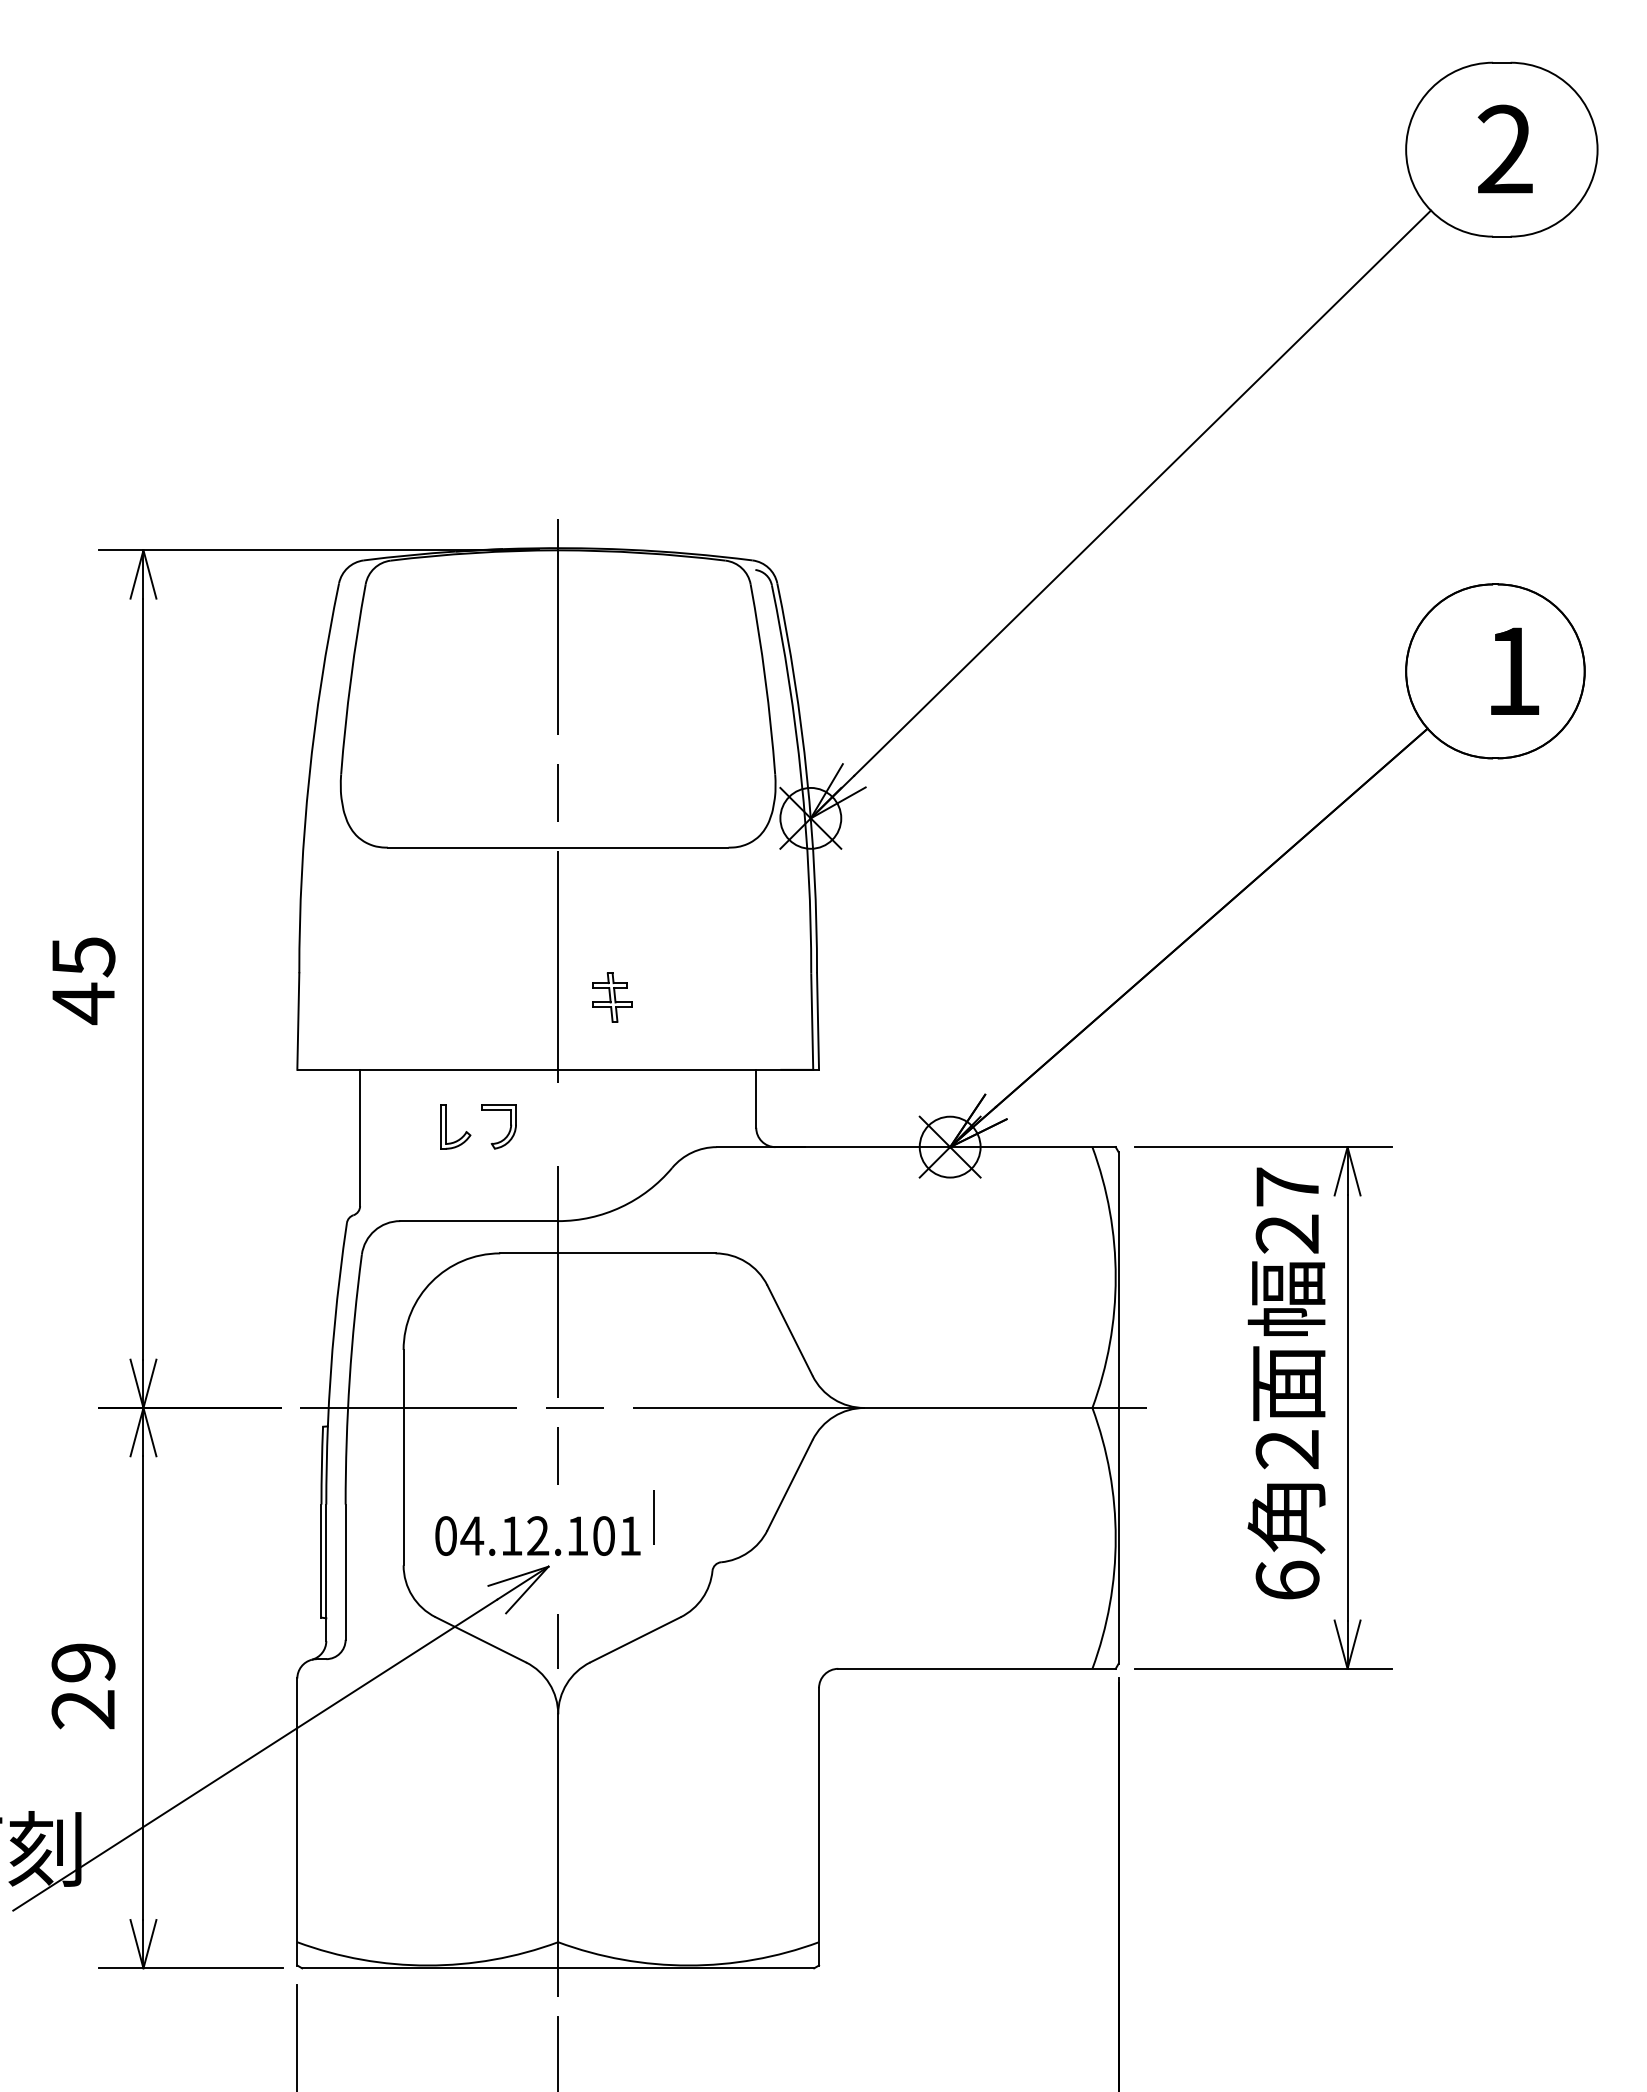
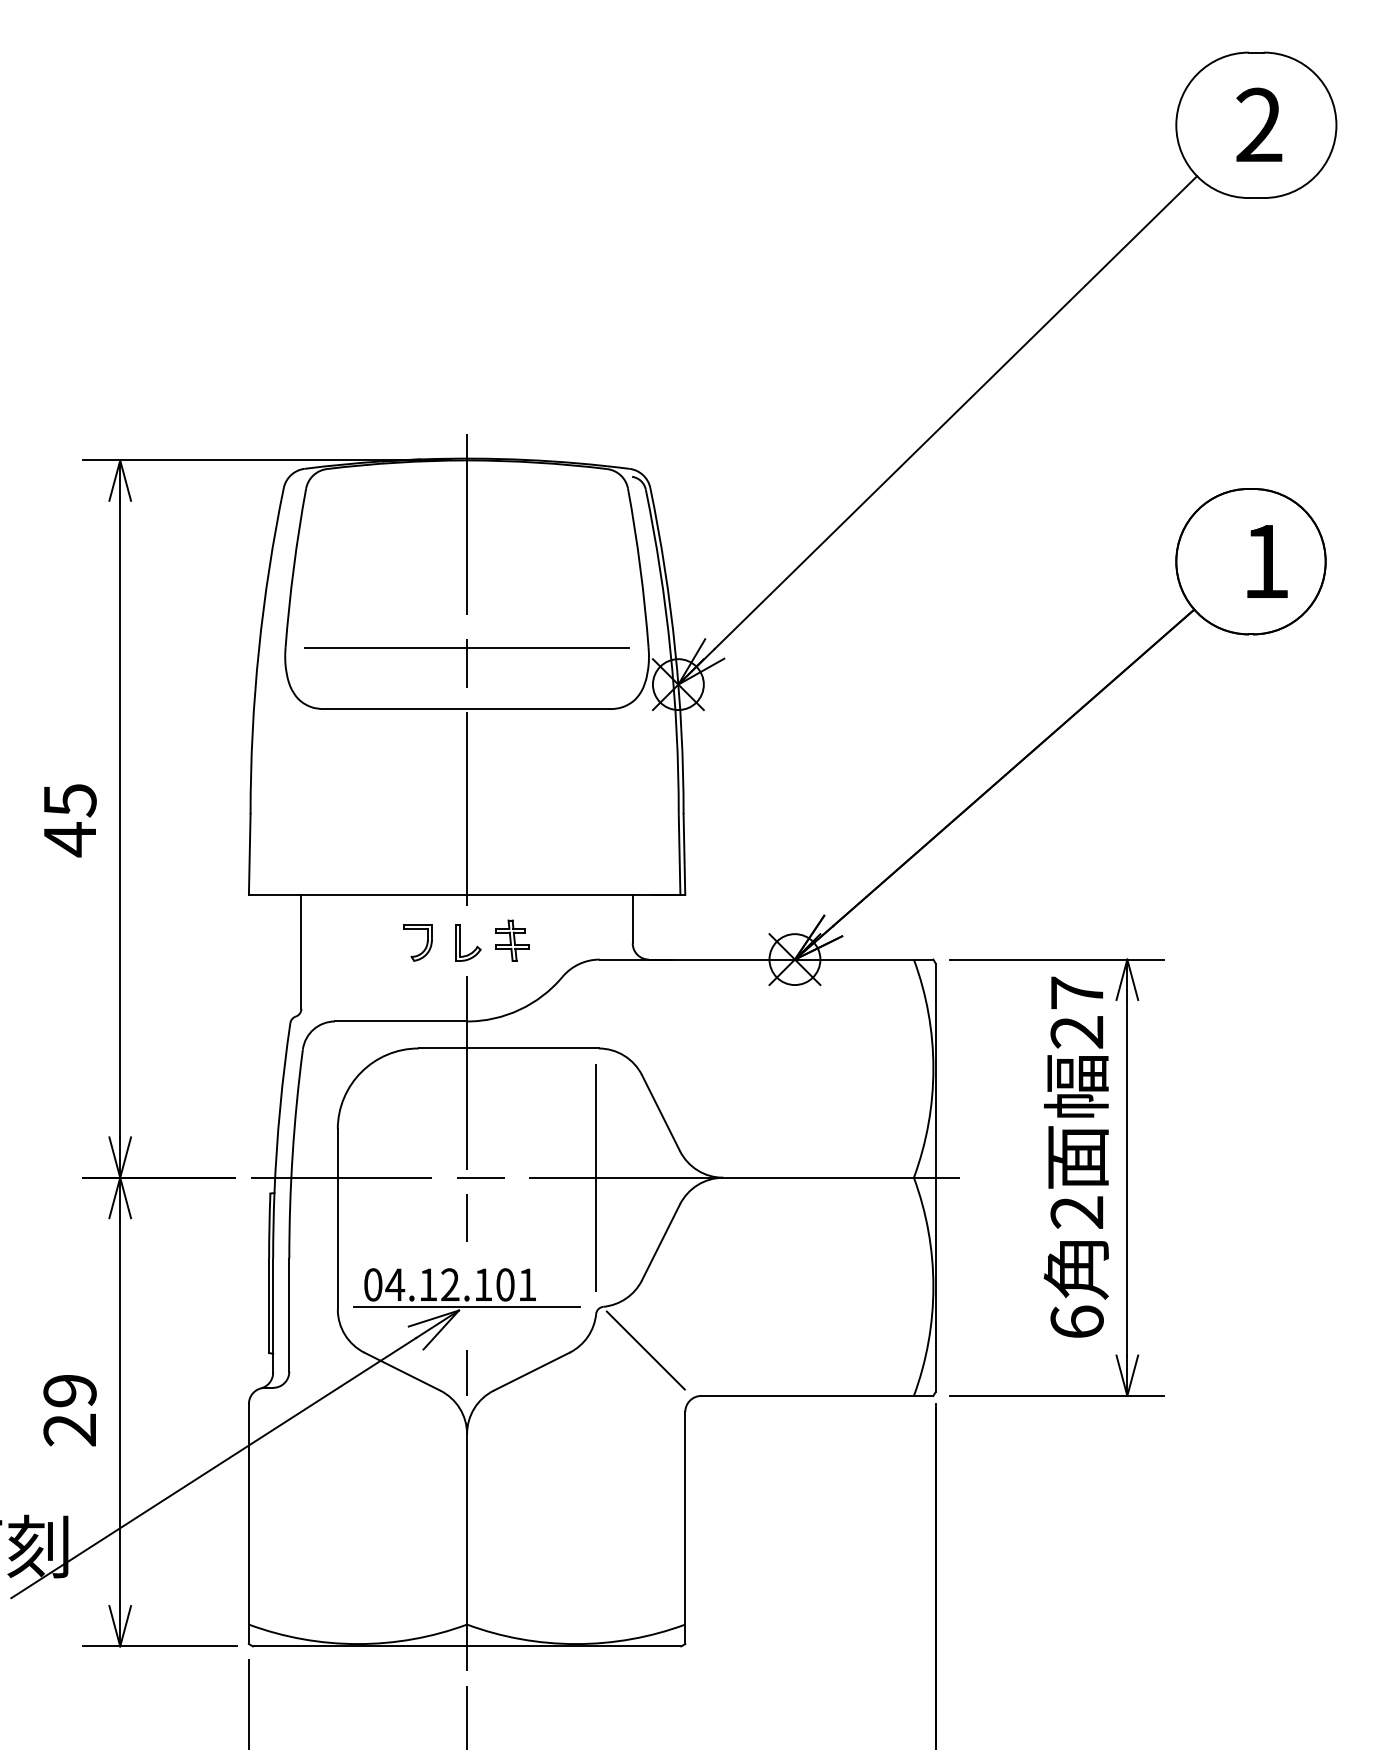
line: (557, 774) -> (466, 647), added
part: (612, 997) -> (512, 940), moved
part: (446, 1126) -> (460, 942), moved
line: (712, 1407) -> (596, 1177), added
line: (653, 1517) -> (546, 1269), removed
line: (557, 1562) -> (466, 1307), added
line: (771, 1614) -> (645, 1350), added

